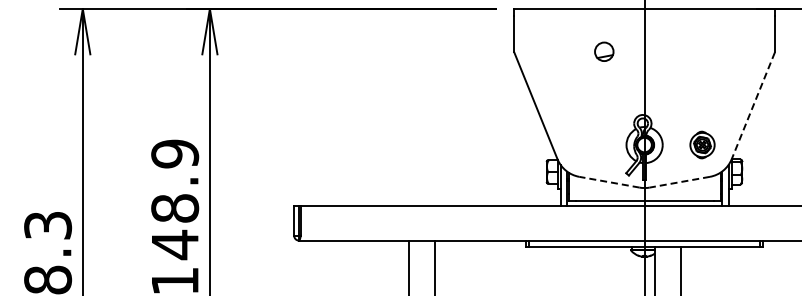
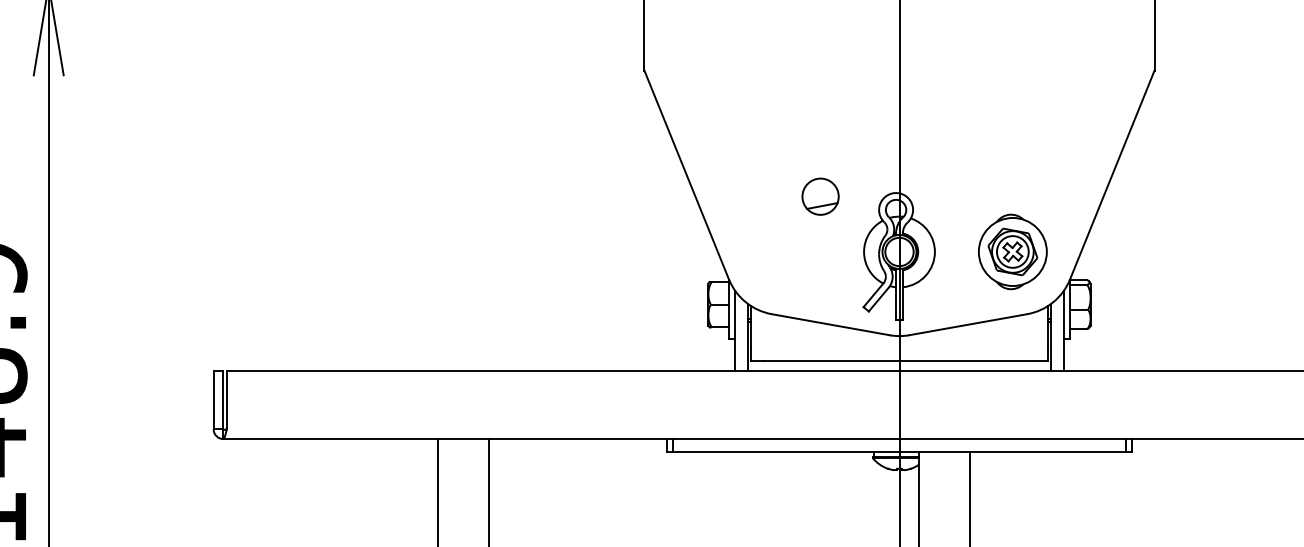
part: (604, 51) -> (820, 196), moved
line: (753, 105) -> (1112, 174), dashed -> solid
part: (702, 144) -> (1012, 250), size x1.43
line: (609, 182) -> (830, 325), dashed -> solid
line: (679, 182) -> (967, 325), dashed -> solid

